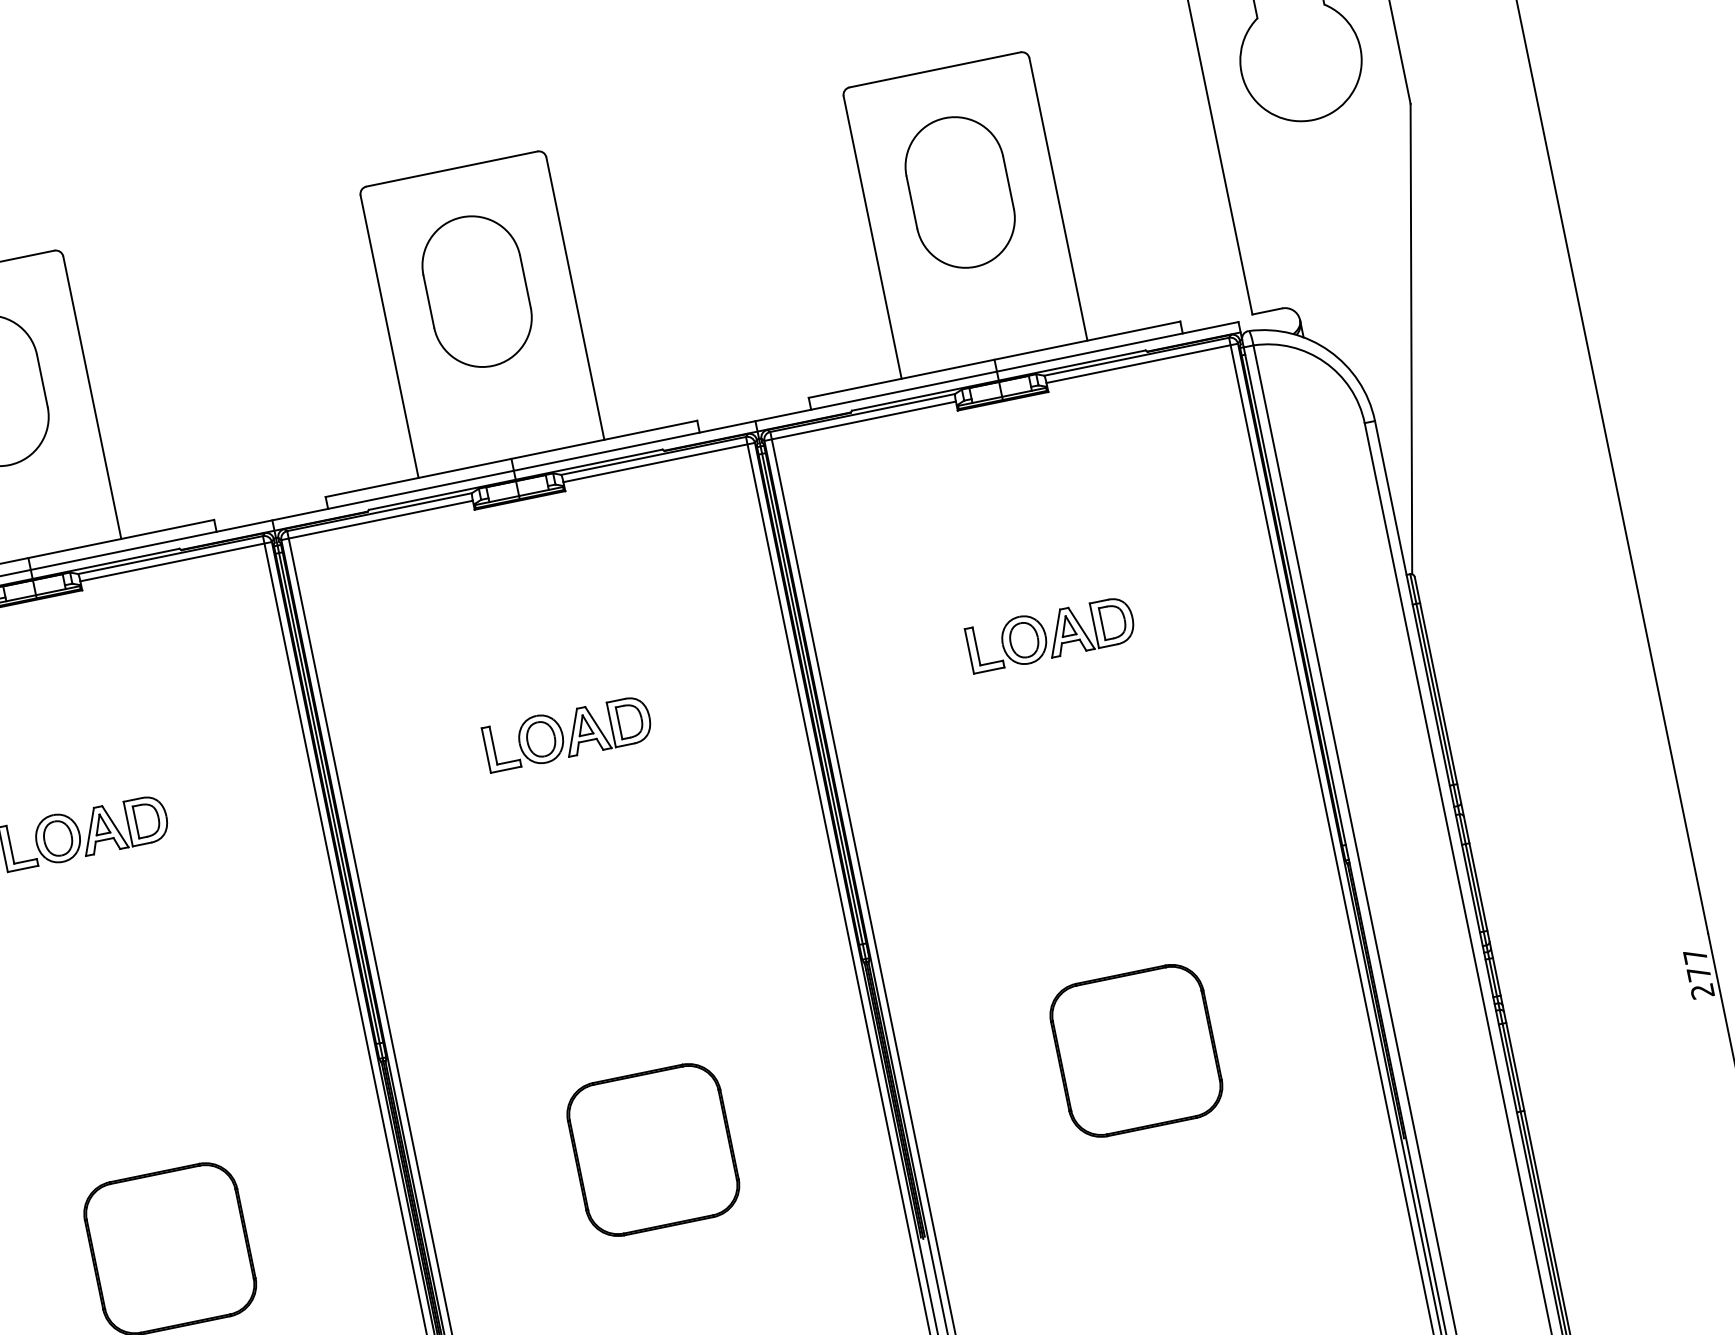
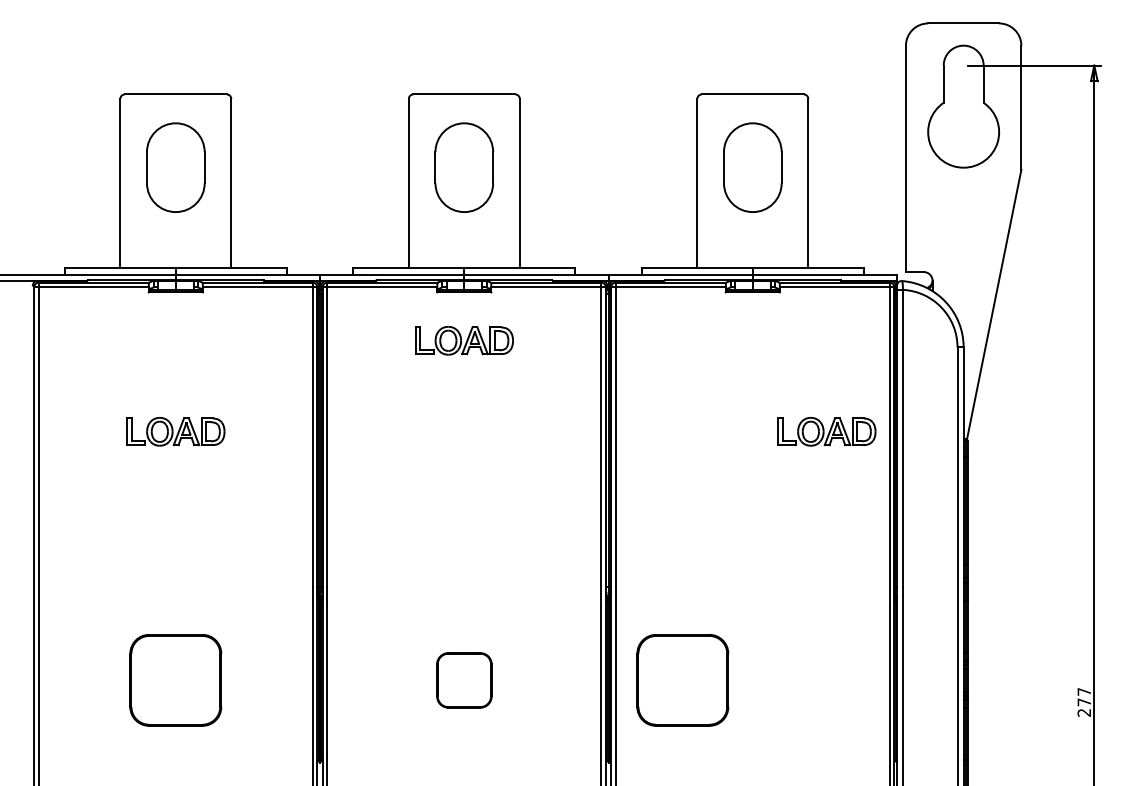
part: (1050, 634) -> (826, 431), moved
part: (568, 733) -> (464, 340), moved
part: (1135, 1051) -> (682, 680), moved
part: (653, 1150) -> (464, 680), size x0.6

